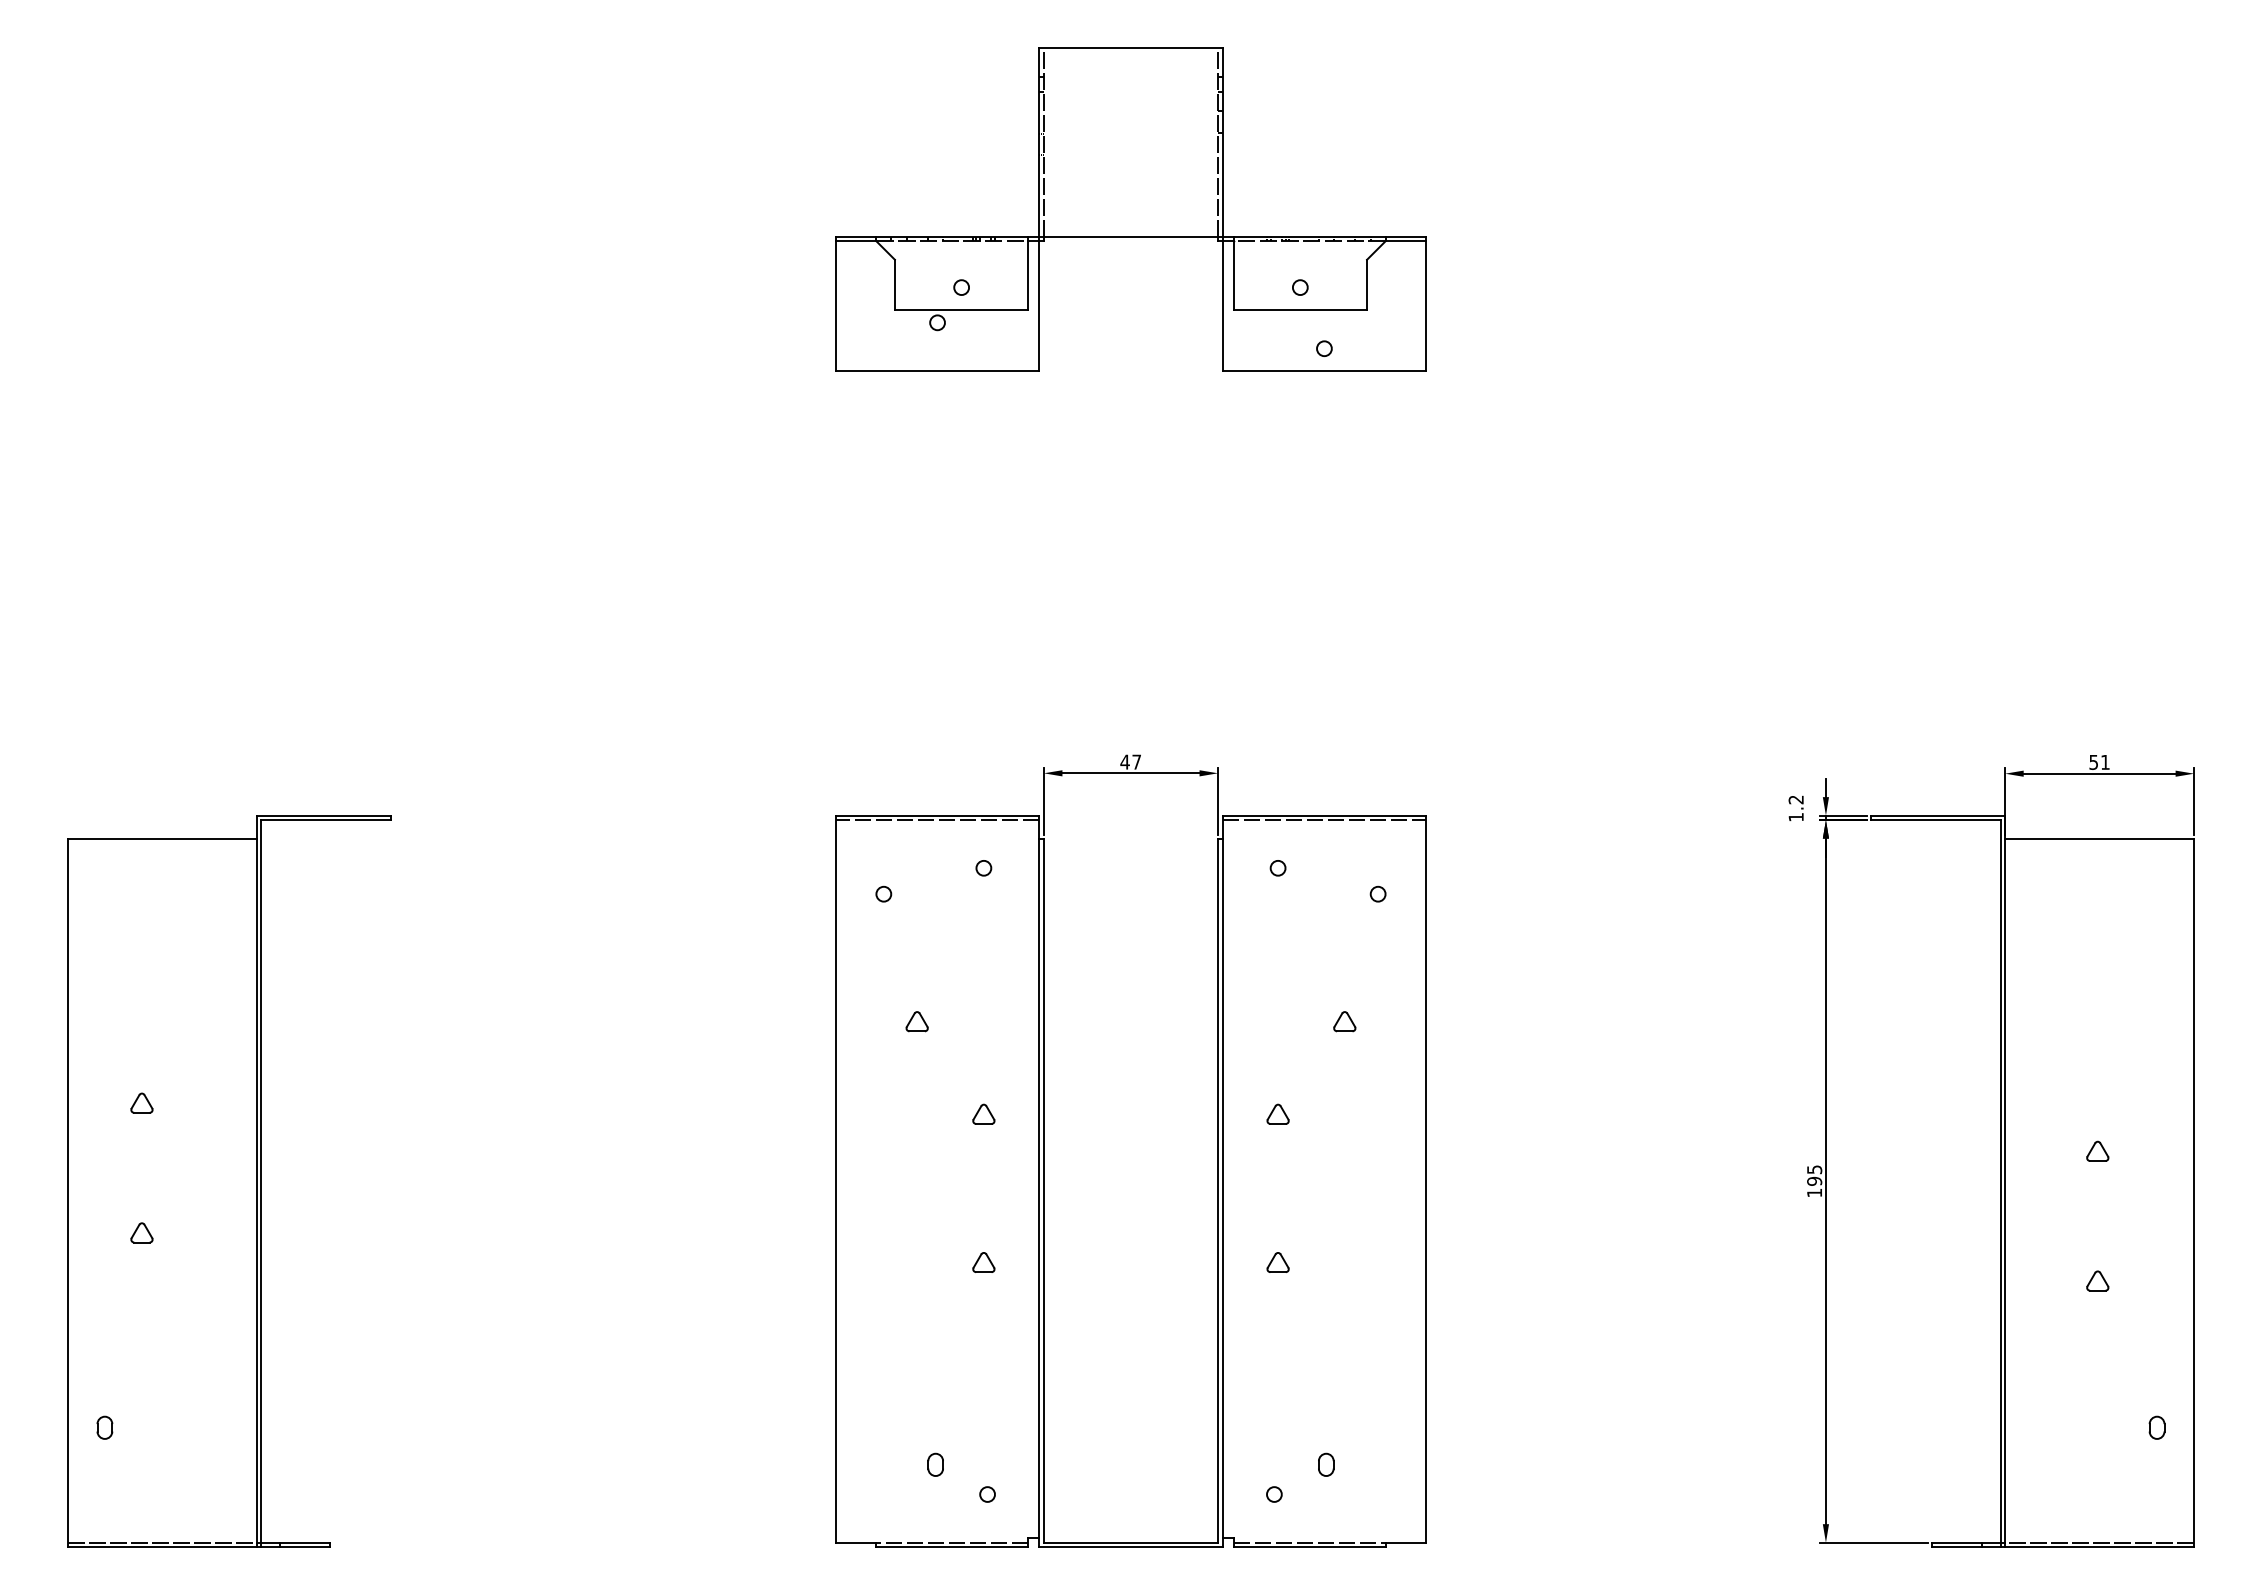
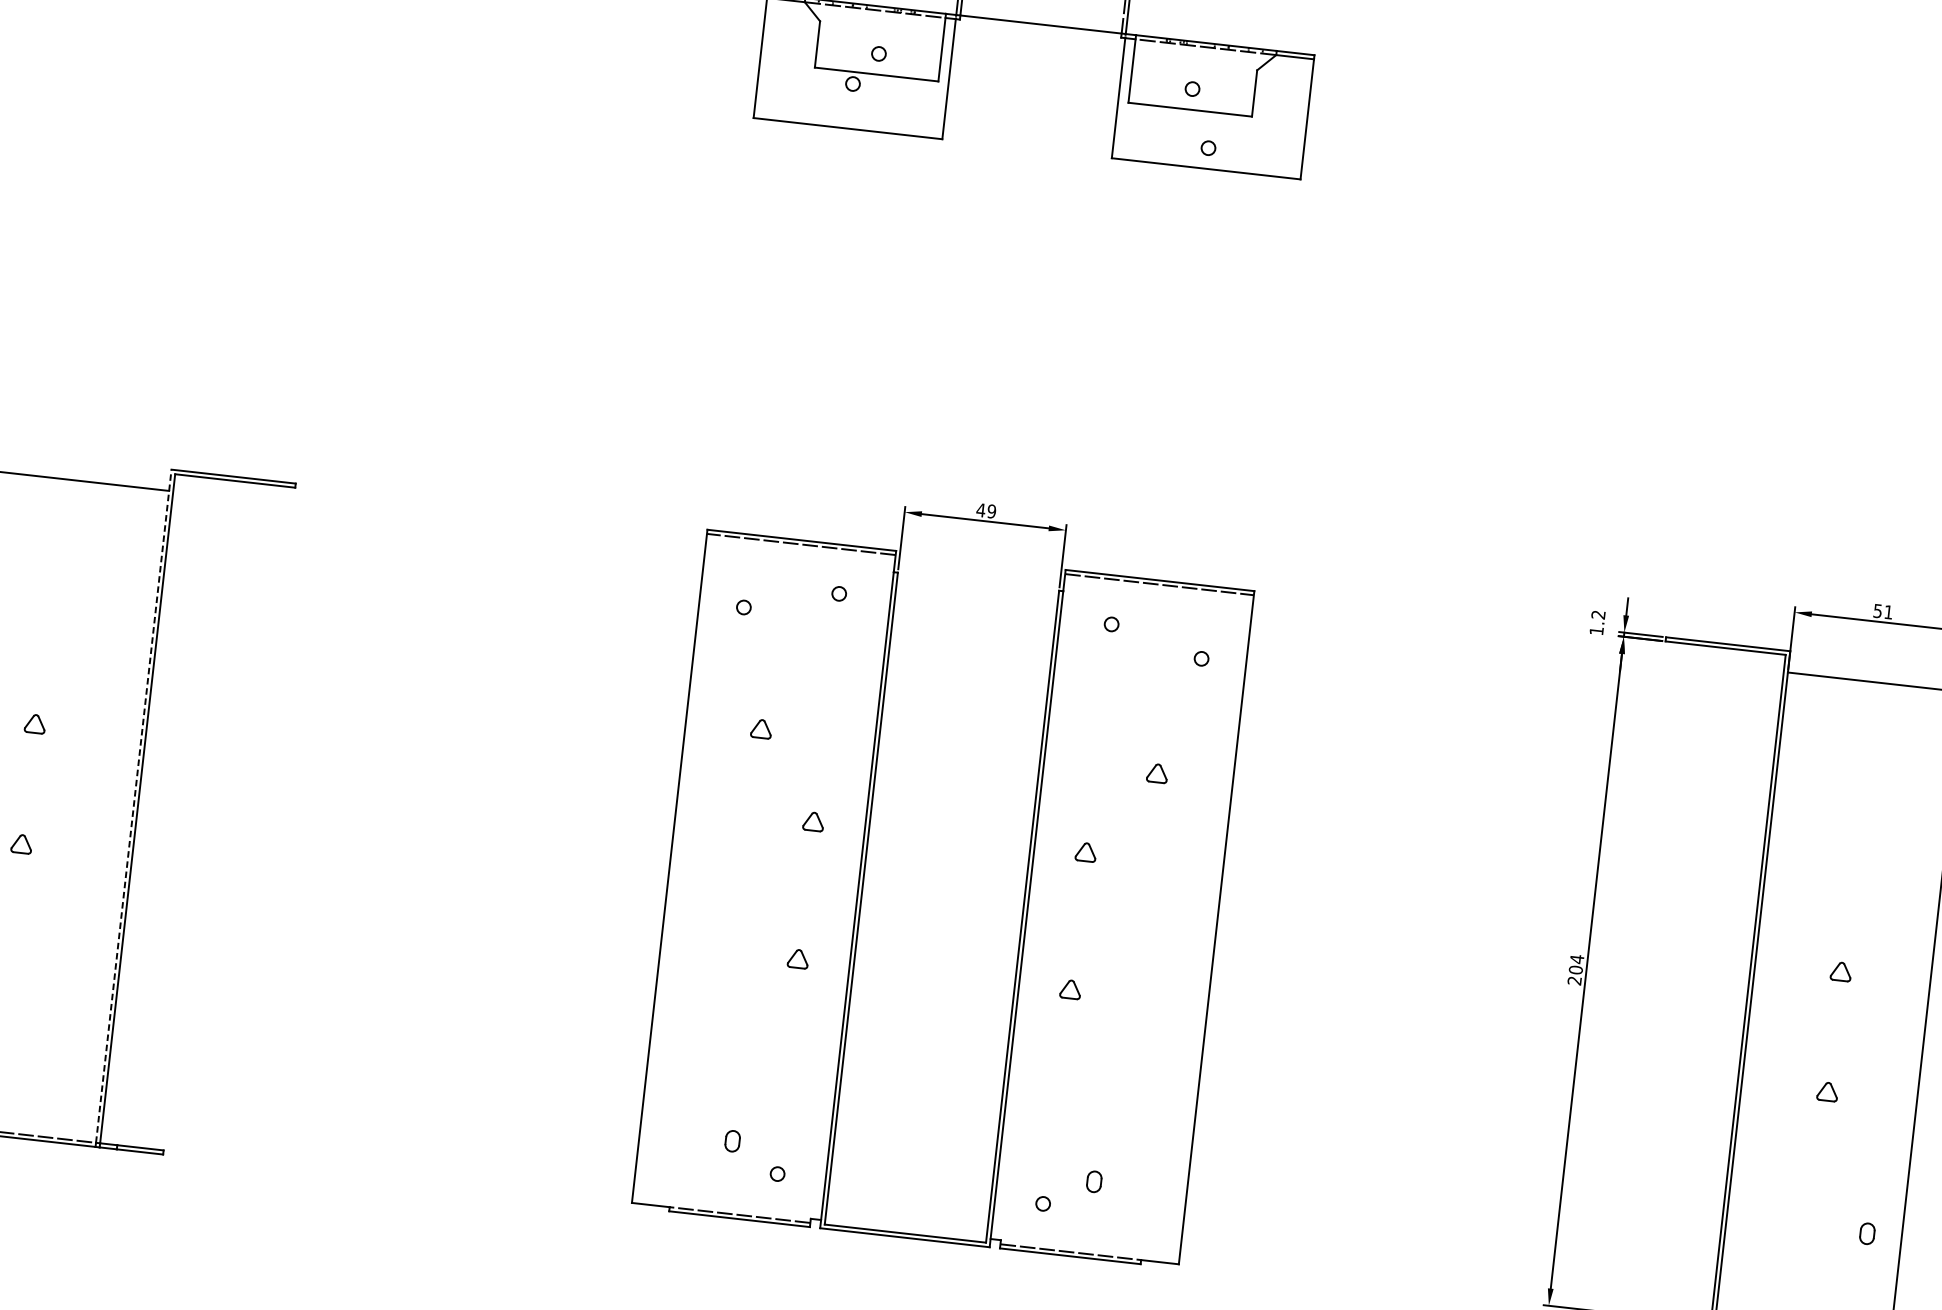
text: (1136, 761) -> (991, 510), 47 -> 49
line: (256, 1179) -> (133, 806), solid -> dashed
text: (1814, 1181) -> (1575, 970), 195 -> 204

